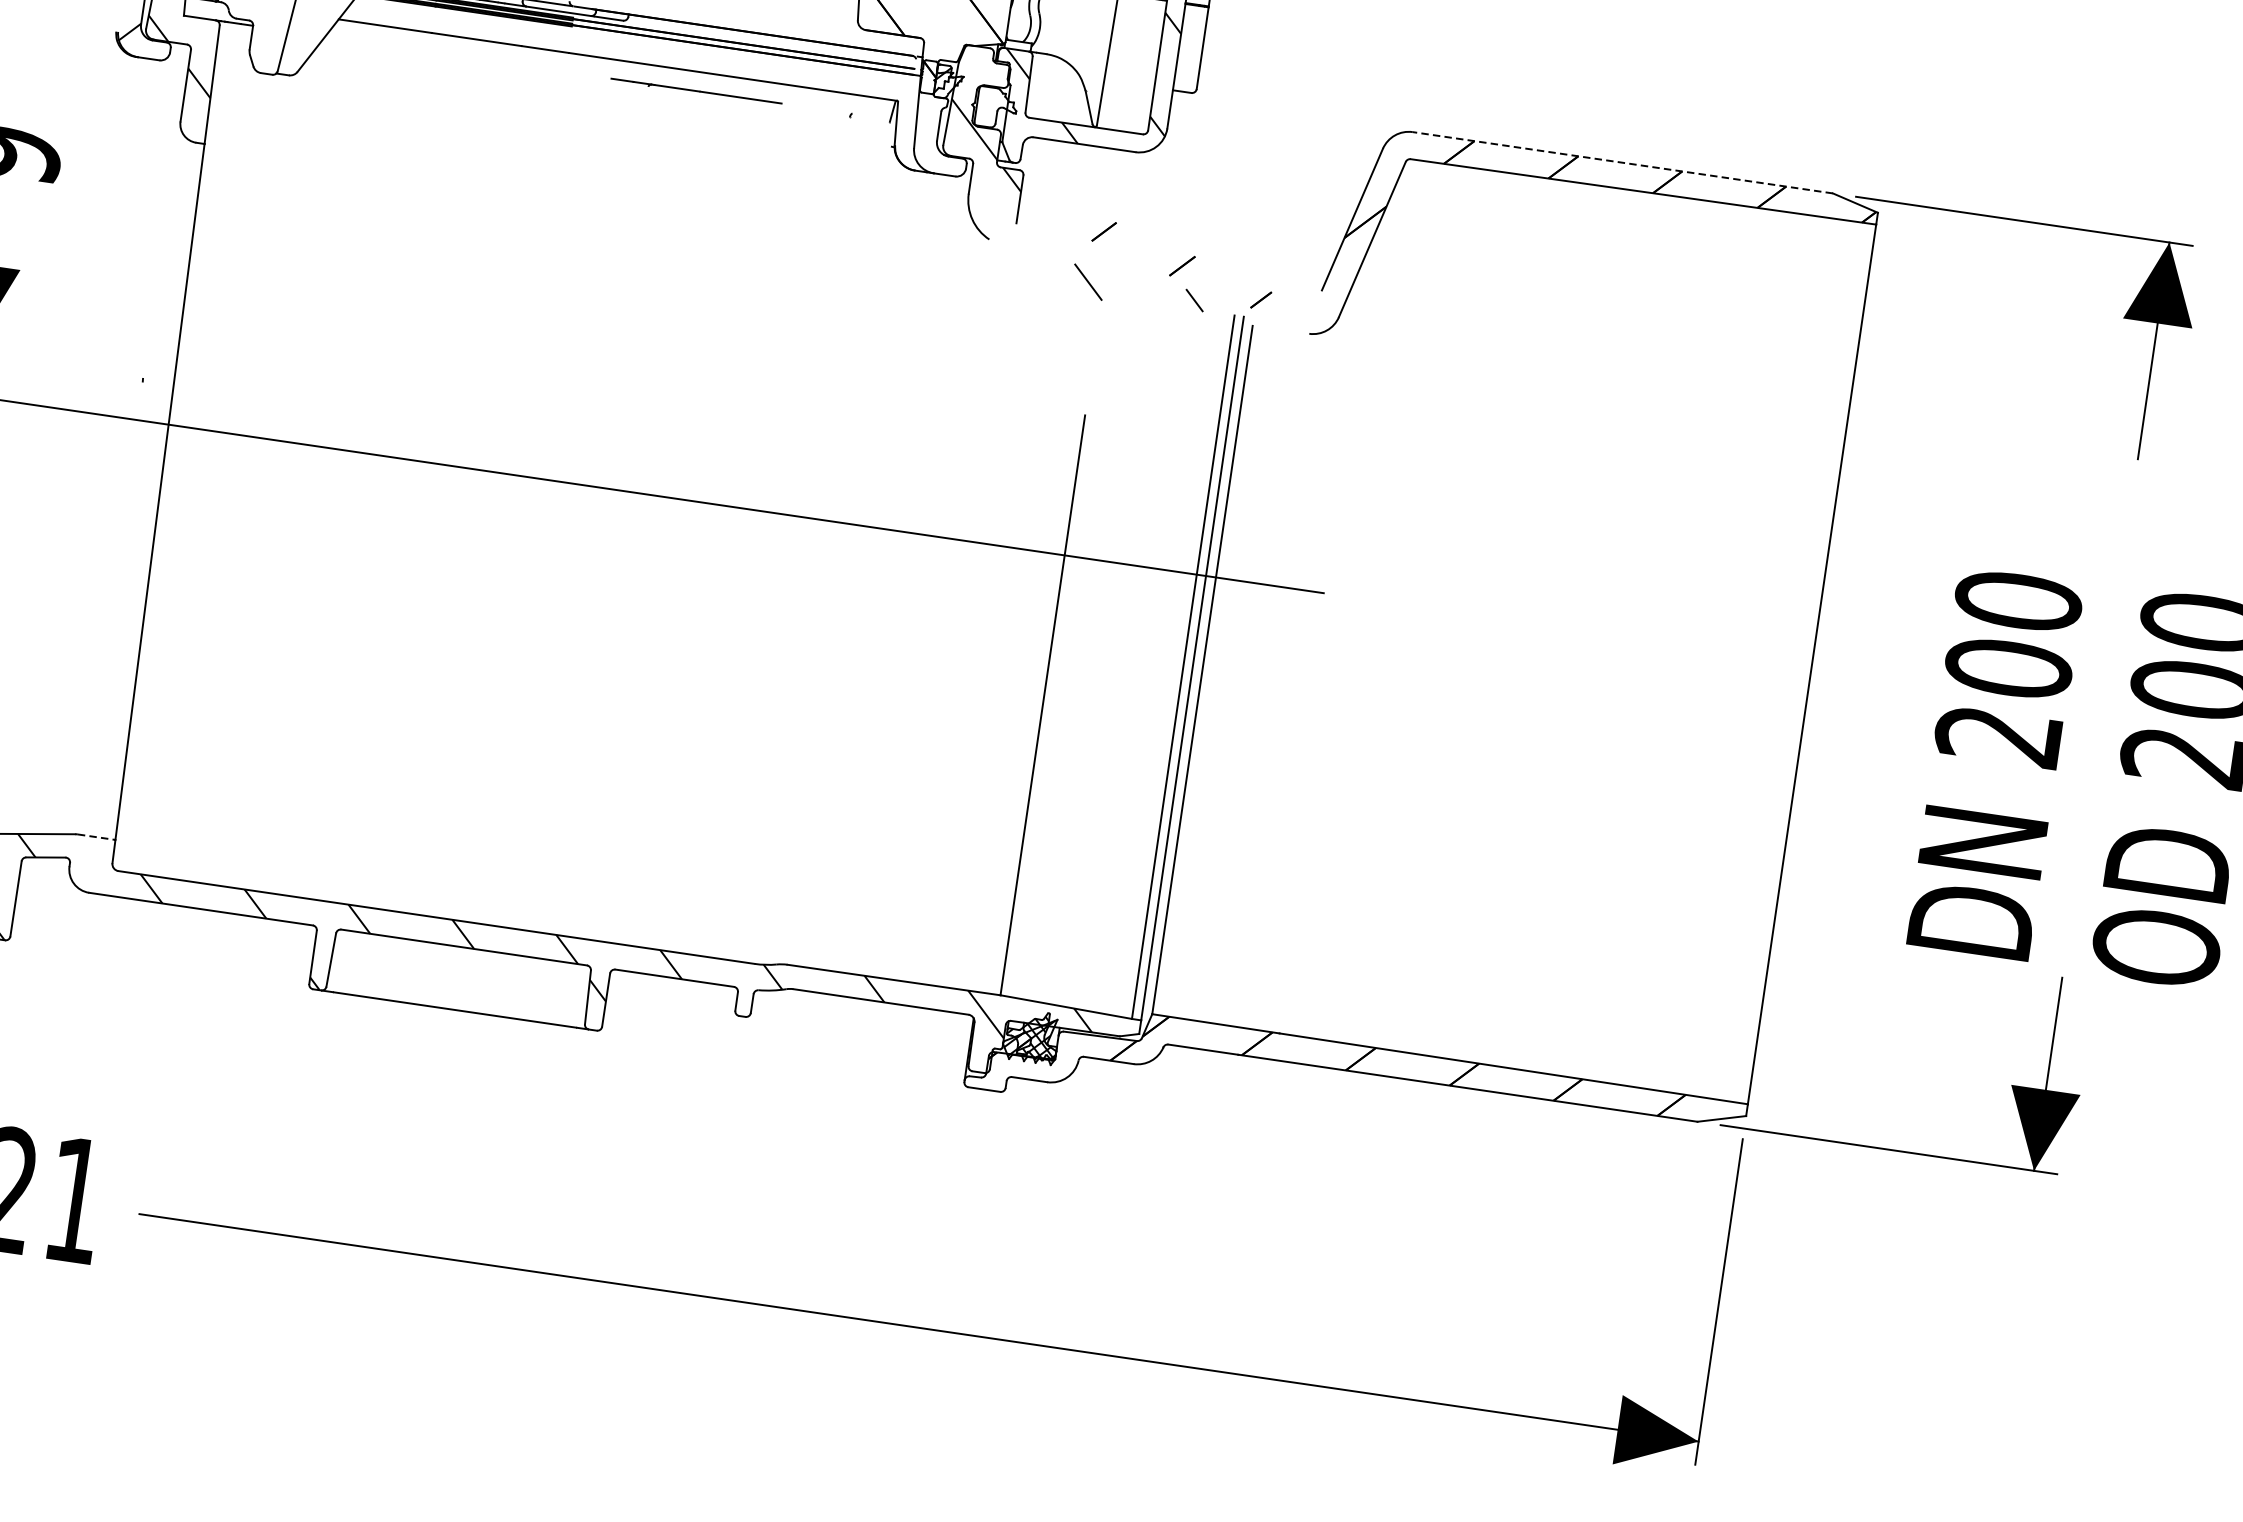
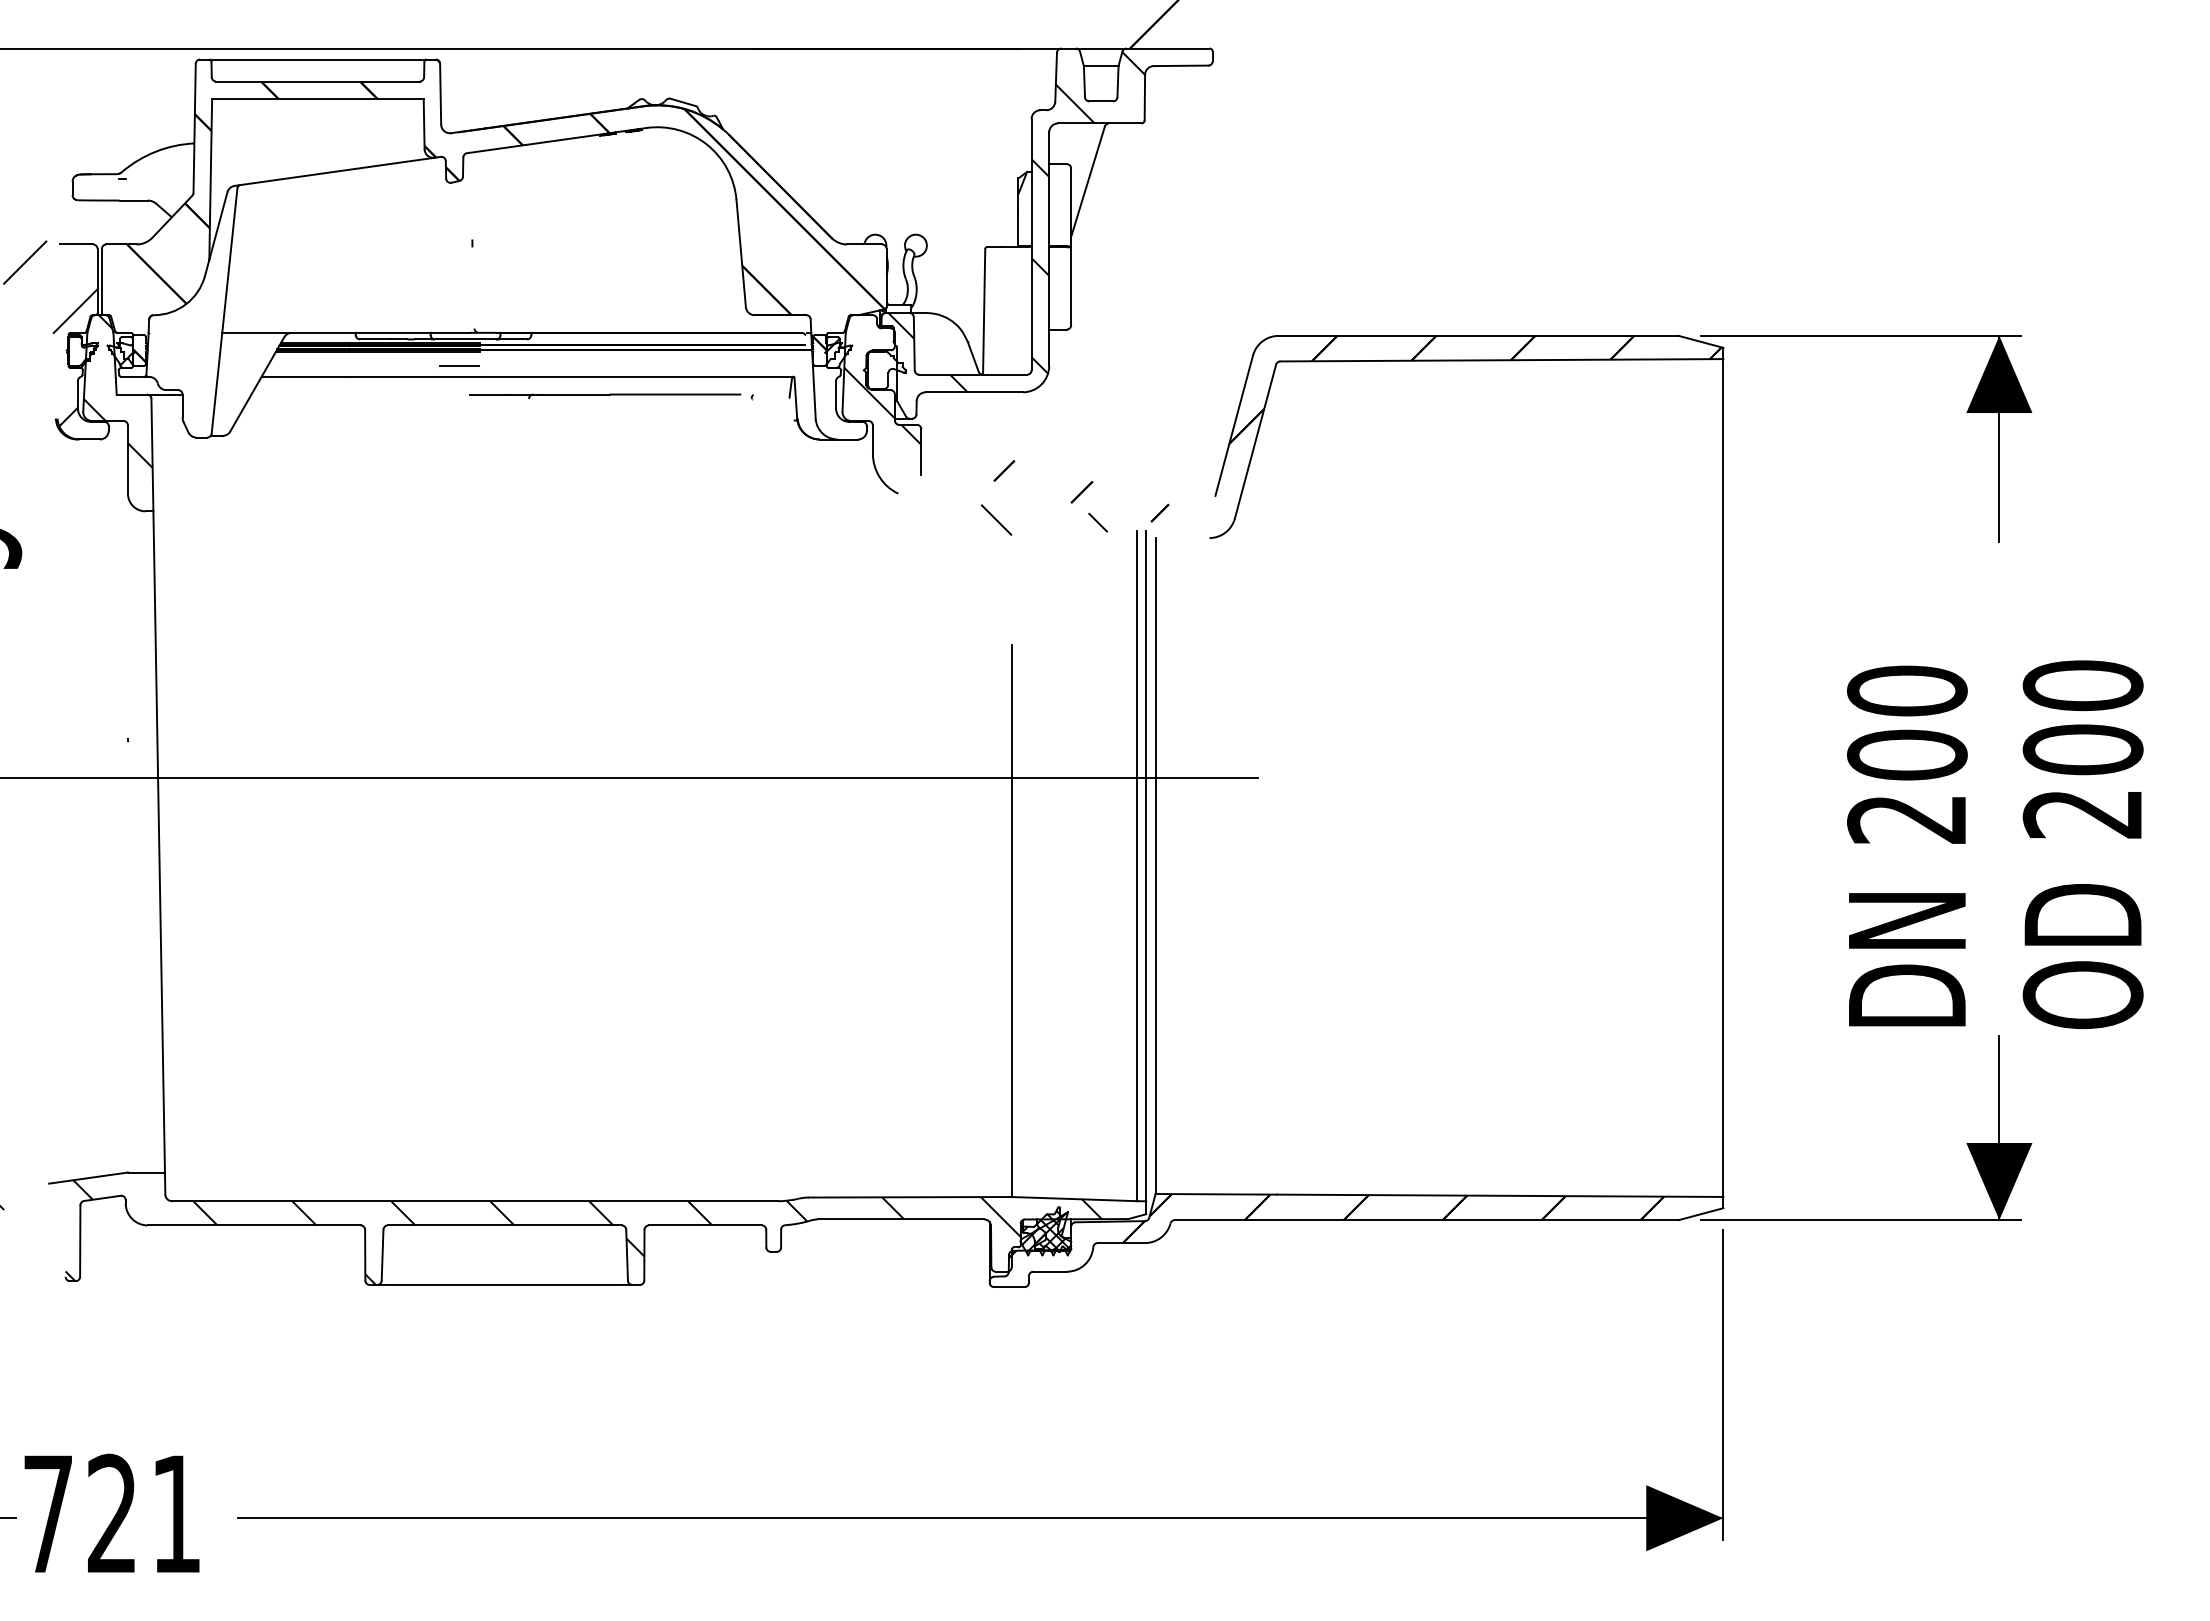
line: (548, 37) -> (459, 365), added
part: (696, 91) -> (605, 395), size x1.67
line: (1622, 162) -> (1478, 335), dashed -> solid
line: (97, 837) -> (147, 1172), dashed -> solid

